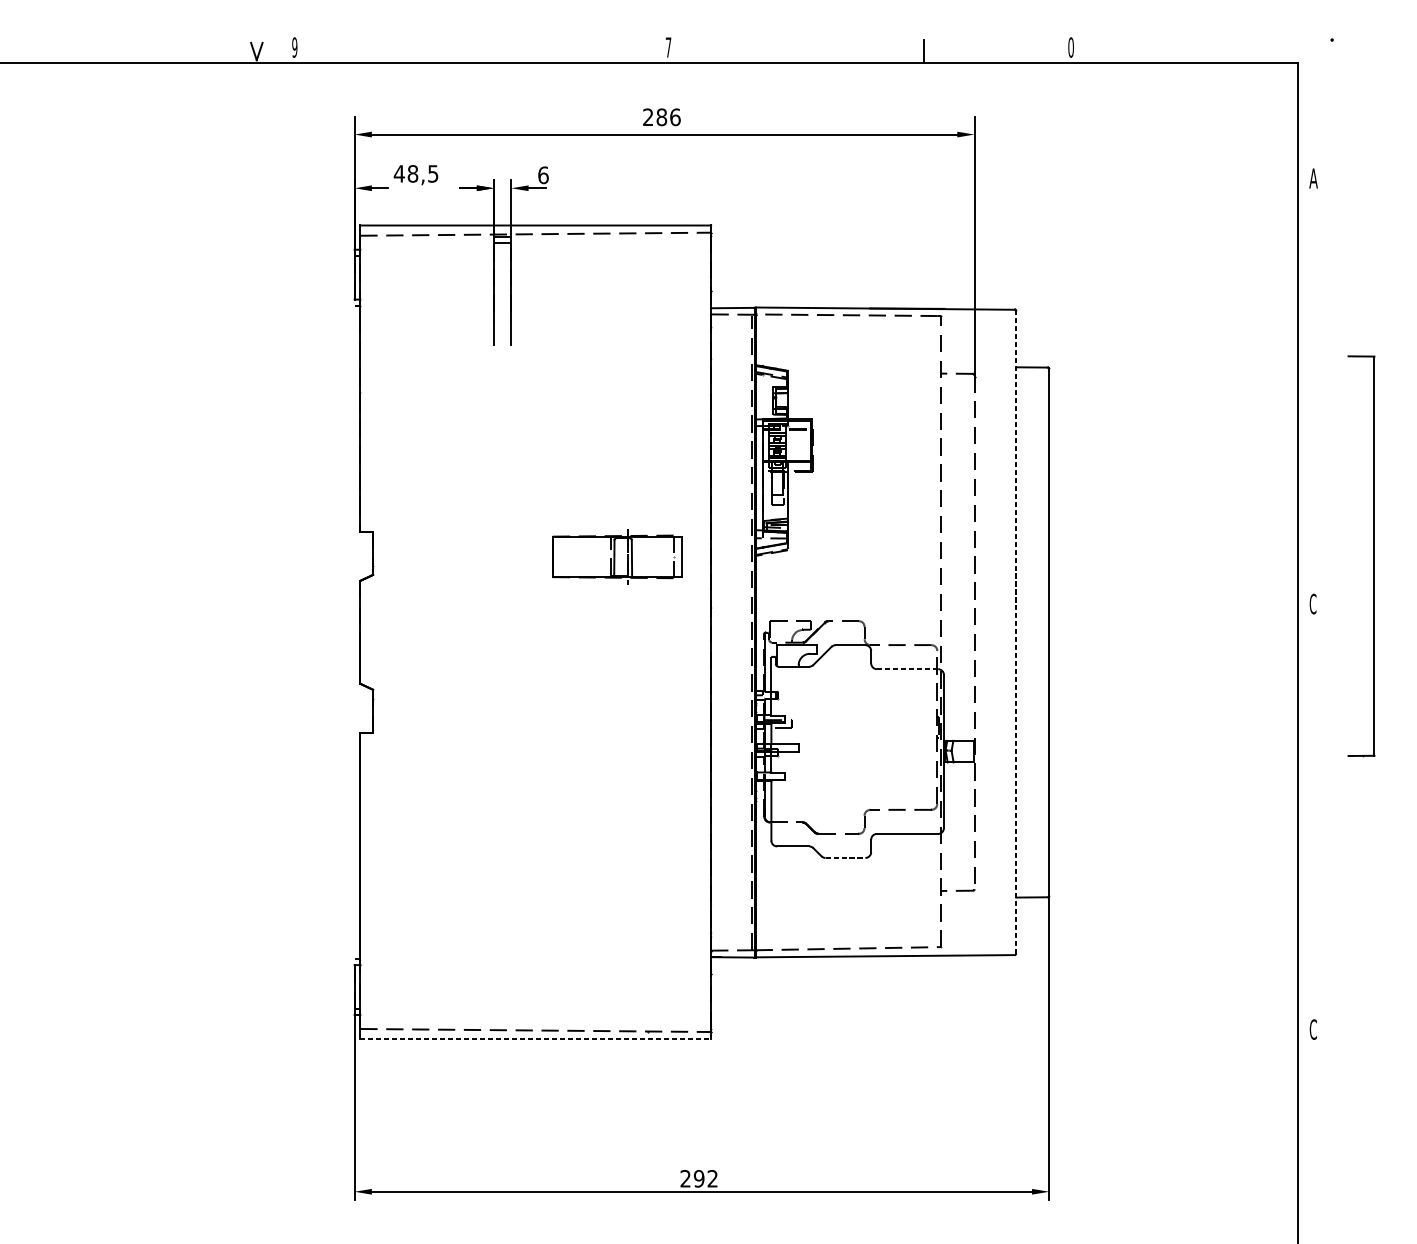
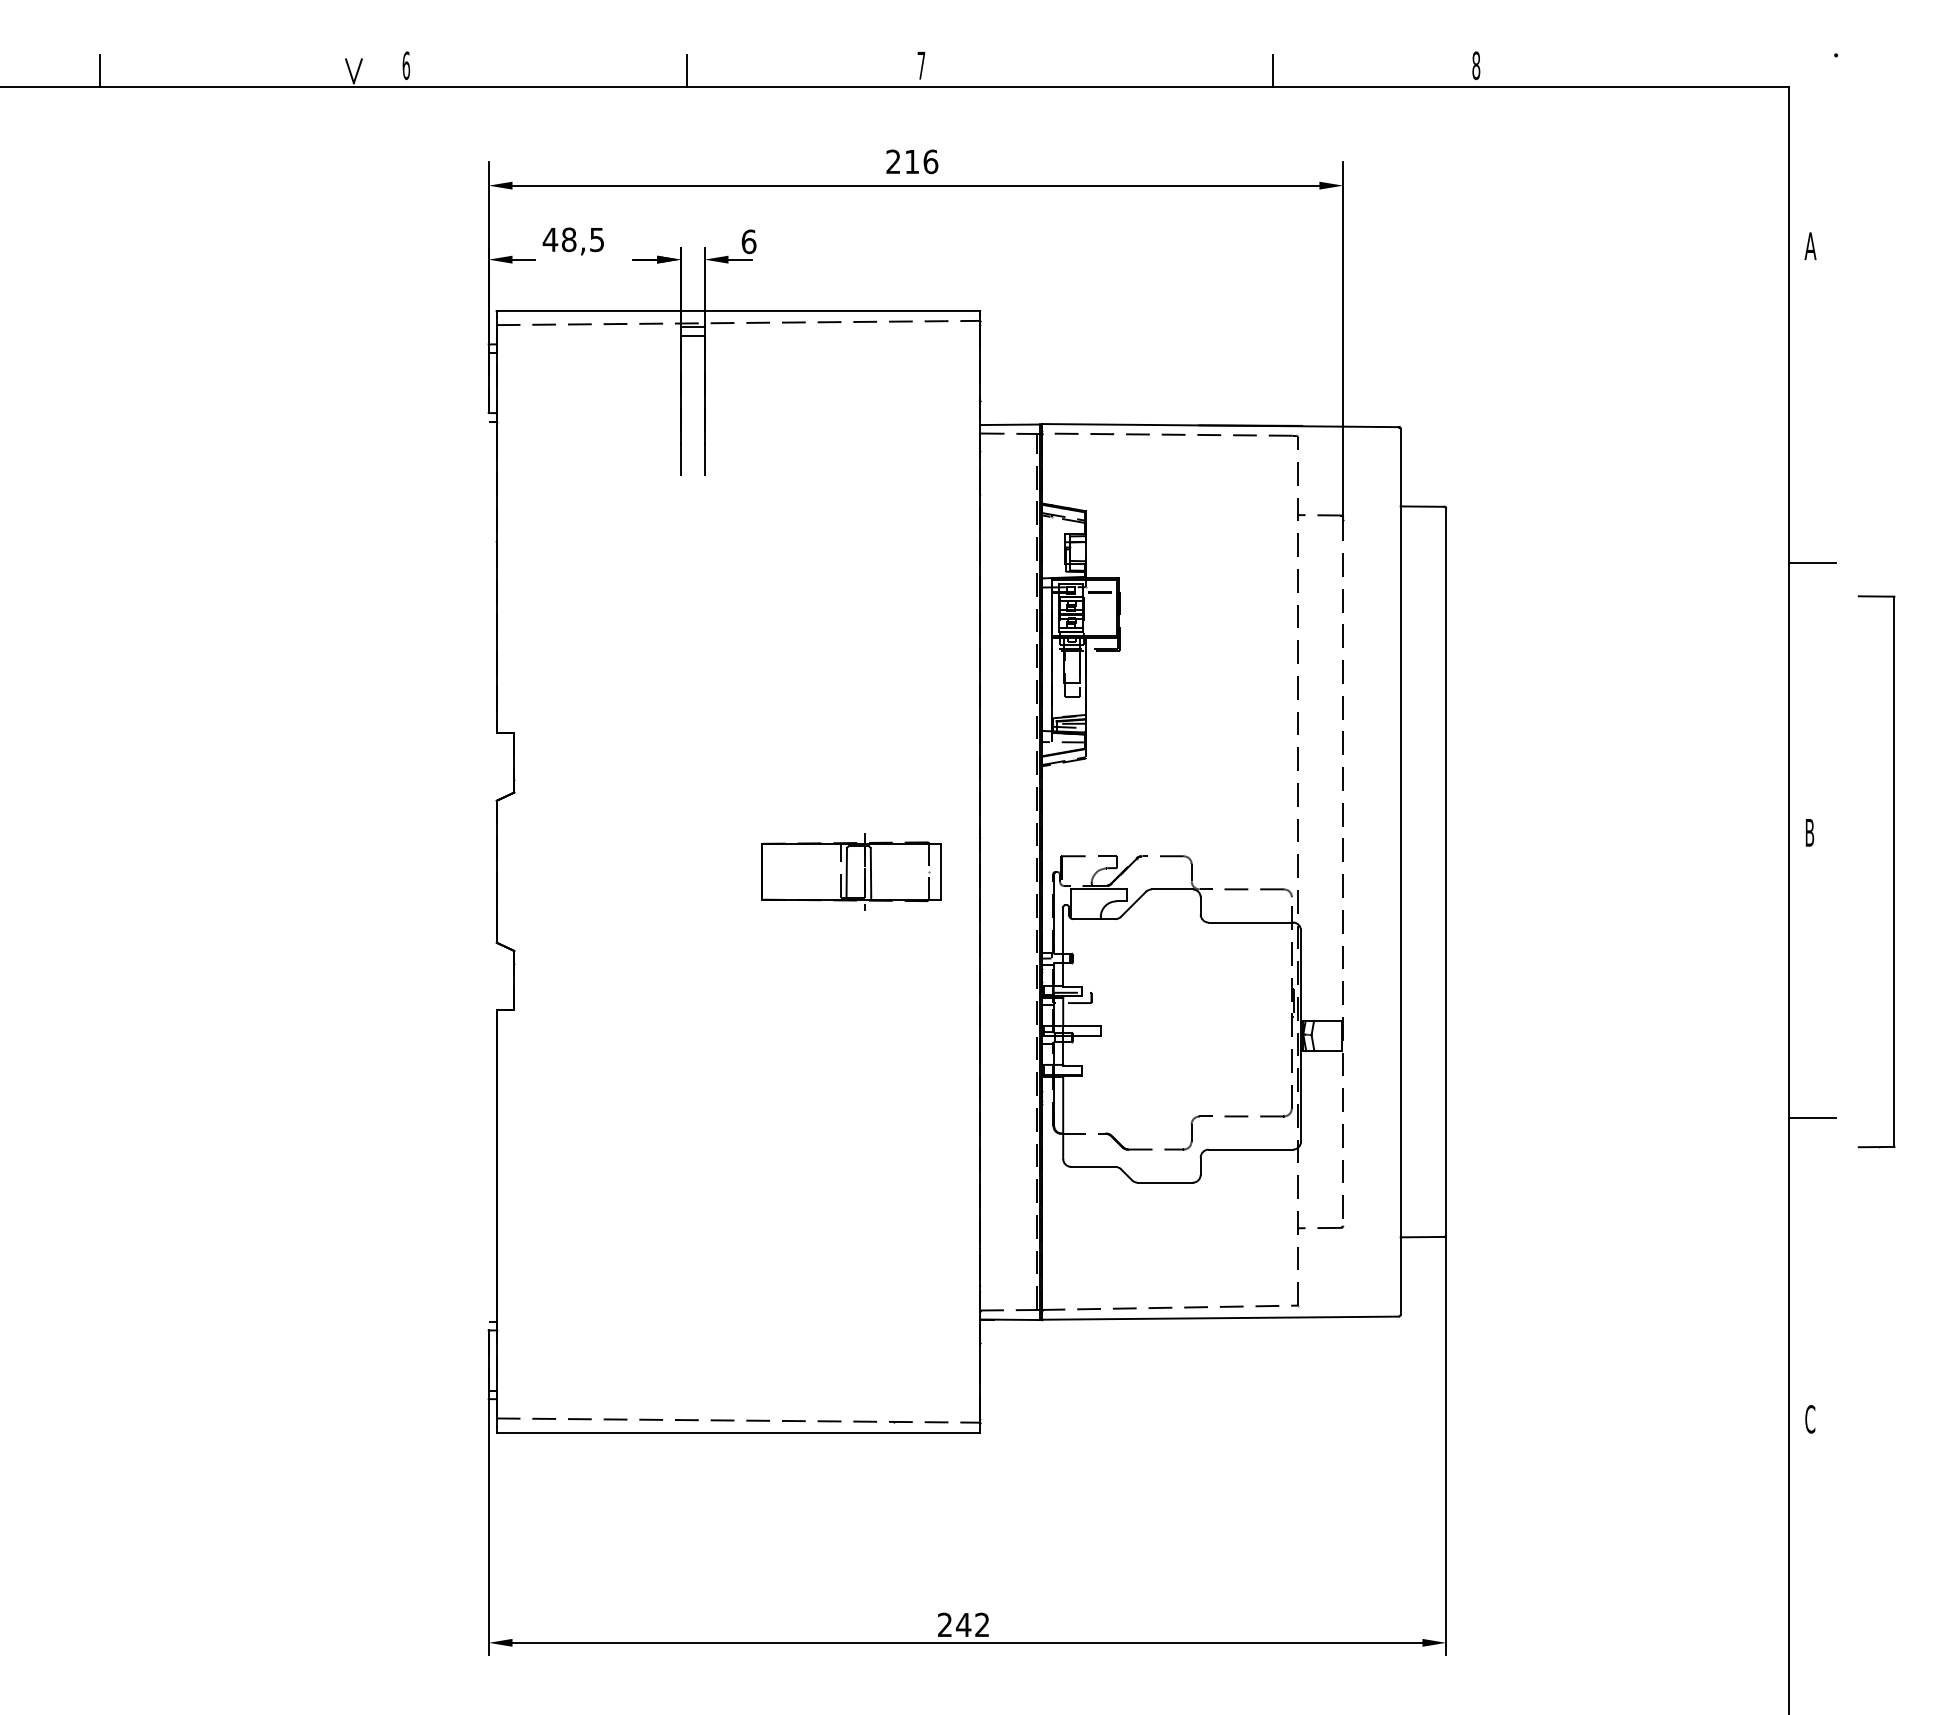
text: (294, 47) -> (406, 65), 9 -> 6
text: (1071, 47) -> (1476, 65), 0 -> 8
line: (72, 51) -> (100, 71), added
line: (498, 51) -> (686, 71), added
text: (662, 117) -> (912, 161), 286 -> 216
line: (1315, 407) -> (1812, 562), added
part: (1373, 555) -> (1893, 871), moved
part: (617, 556) -> (851, 871), moved
text: (1312, 603) -> (1809, 832), C -> B
line: (1016, 632) -> (1400, 871), dashed -> solid
line: (907, 669) -> (1250, 922), dashed -> solid
line: (1315, 810) -> (1812, 1117), added
line: (845, 857) -> (1165, 1182), dashed -> solid
line: (535, 1039) -> (738, 1432), dashed -> solid
text: (699, 1178) -> (963, 1624), 292 -> 242

